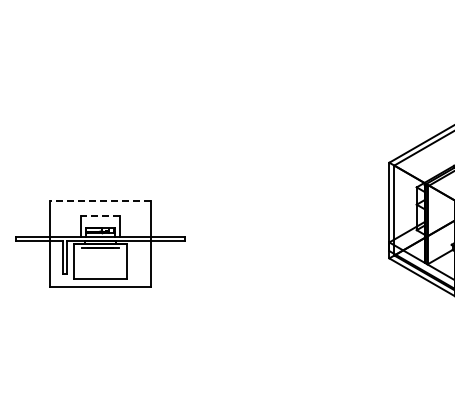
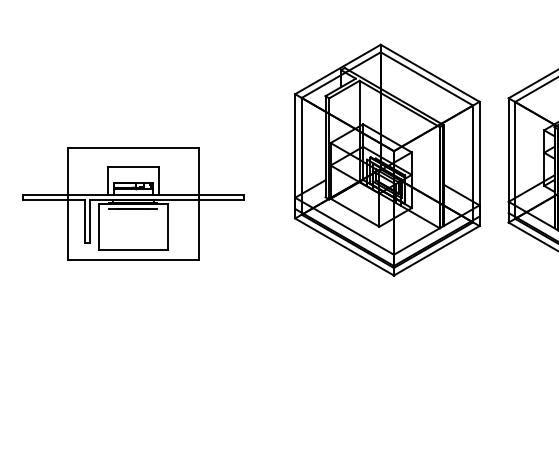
line: (100, 201) -> (133, 148), dashed -> solid
part: (295, 210) -> (386, 160), added
line: (99, 215) -> (132, 166), dashed -> solid

